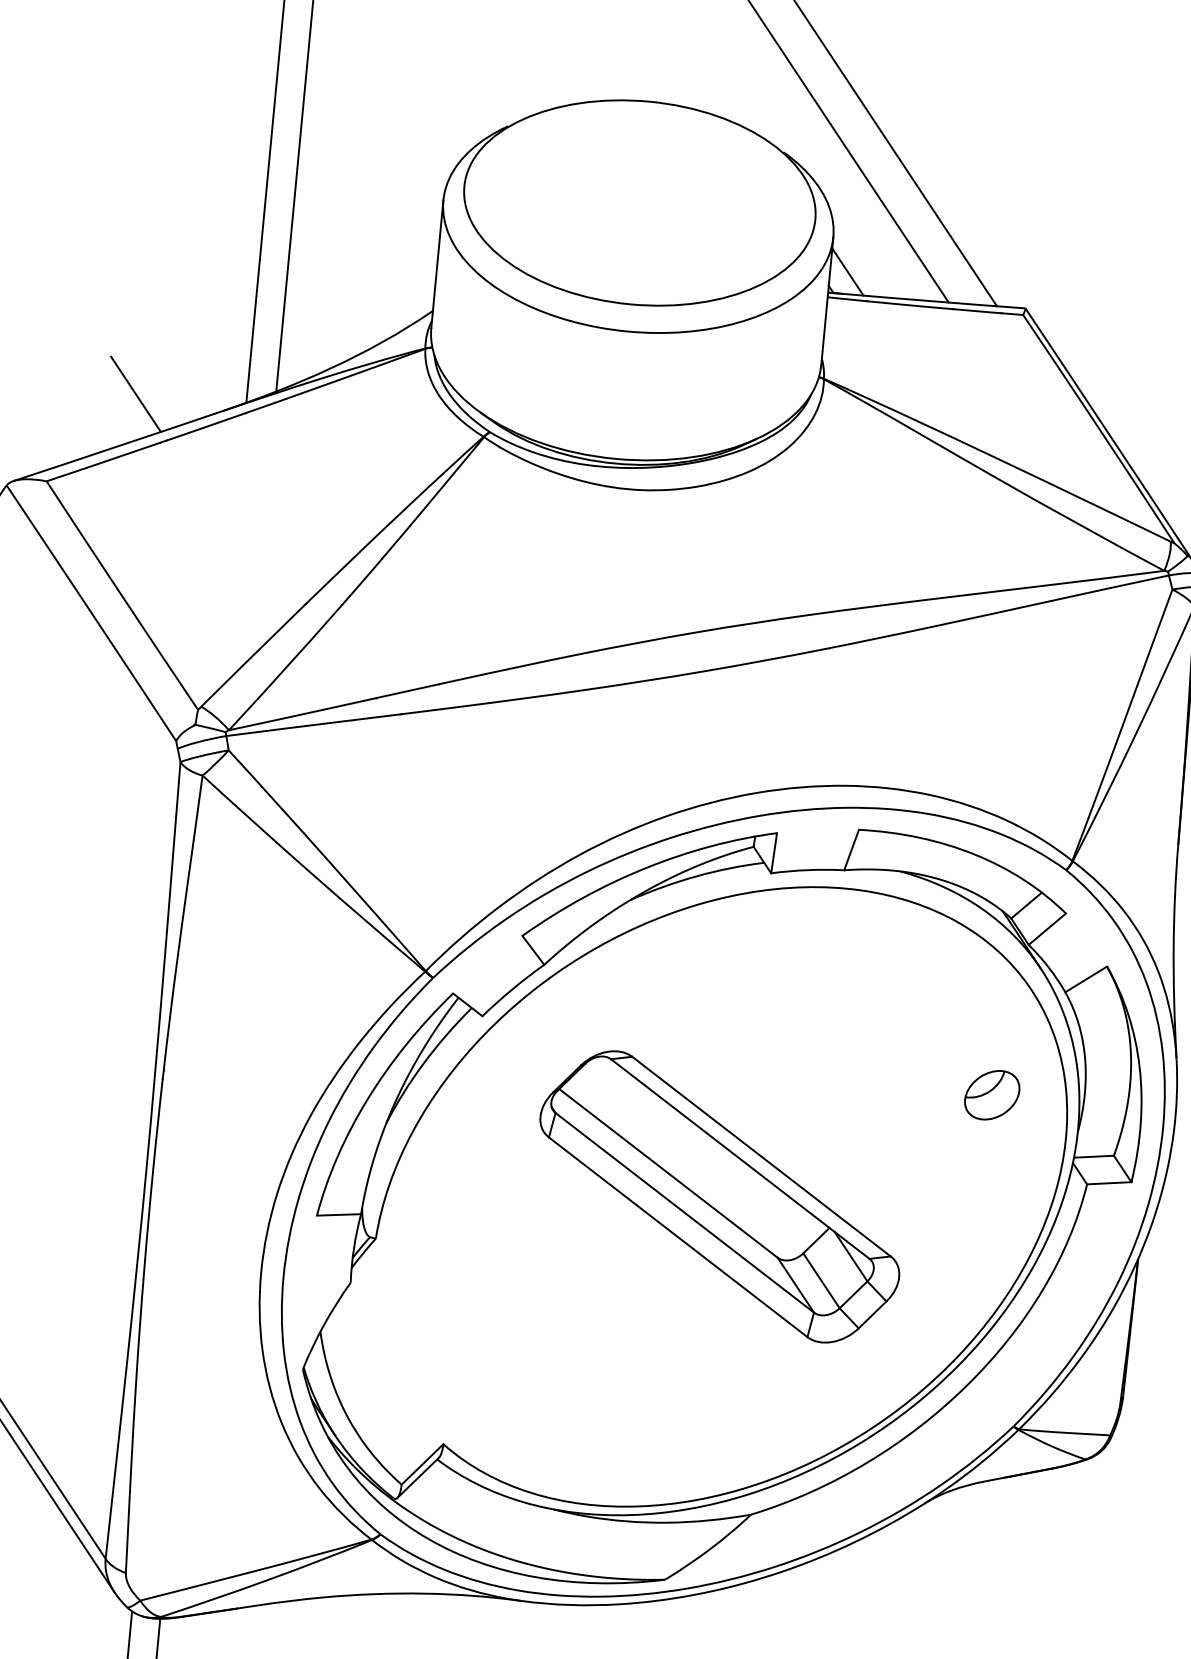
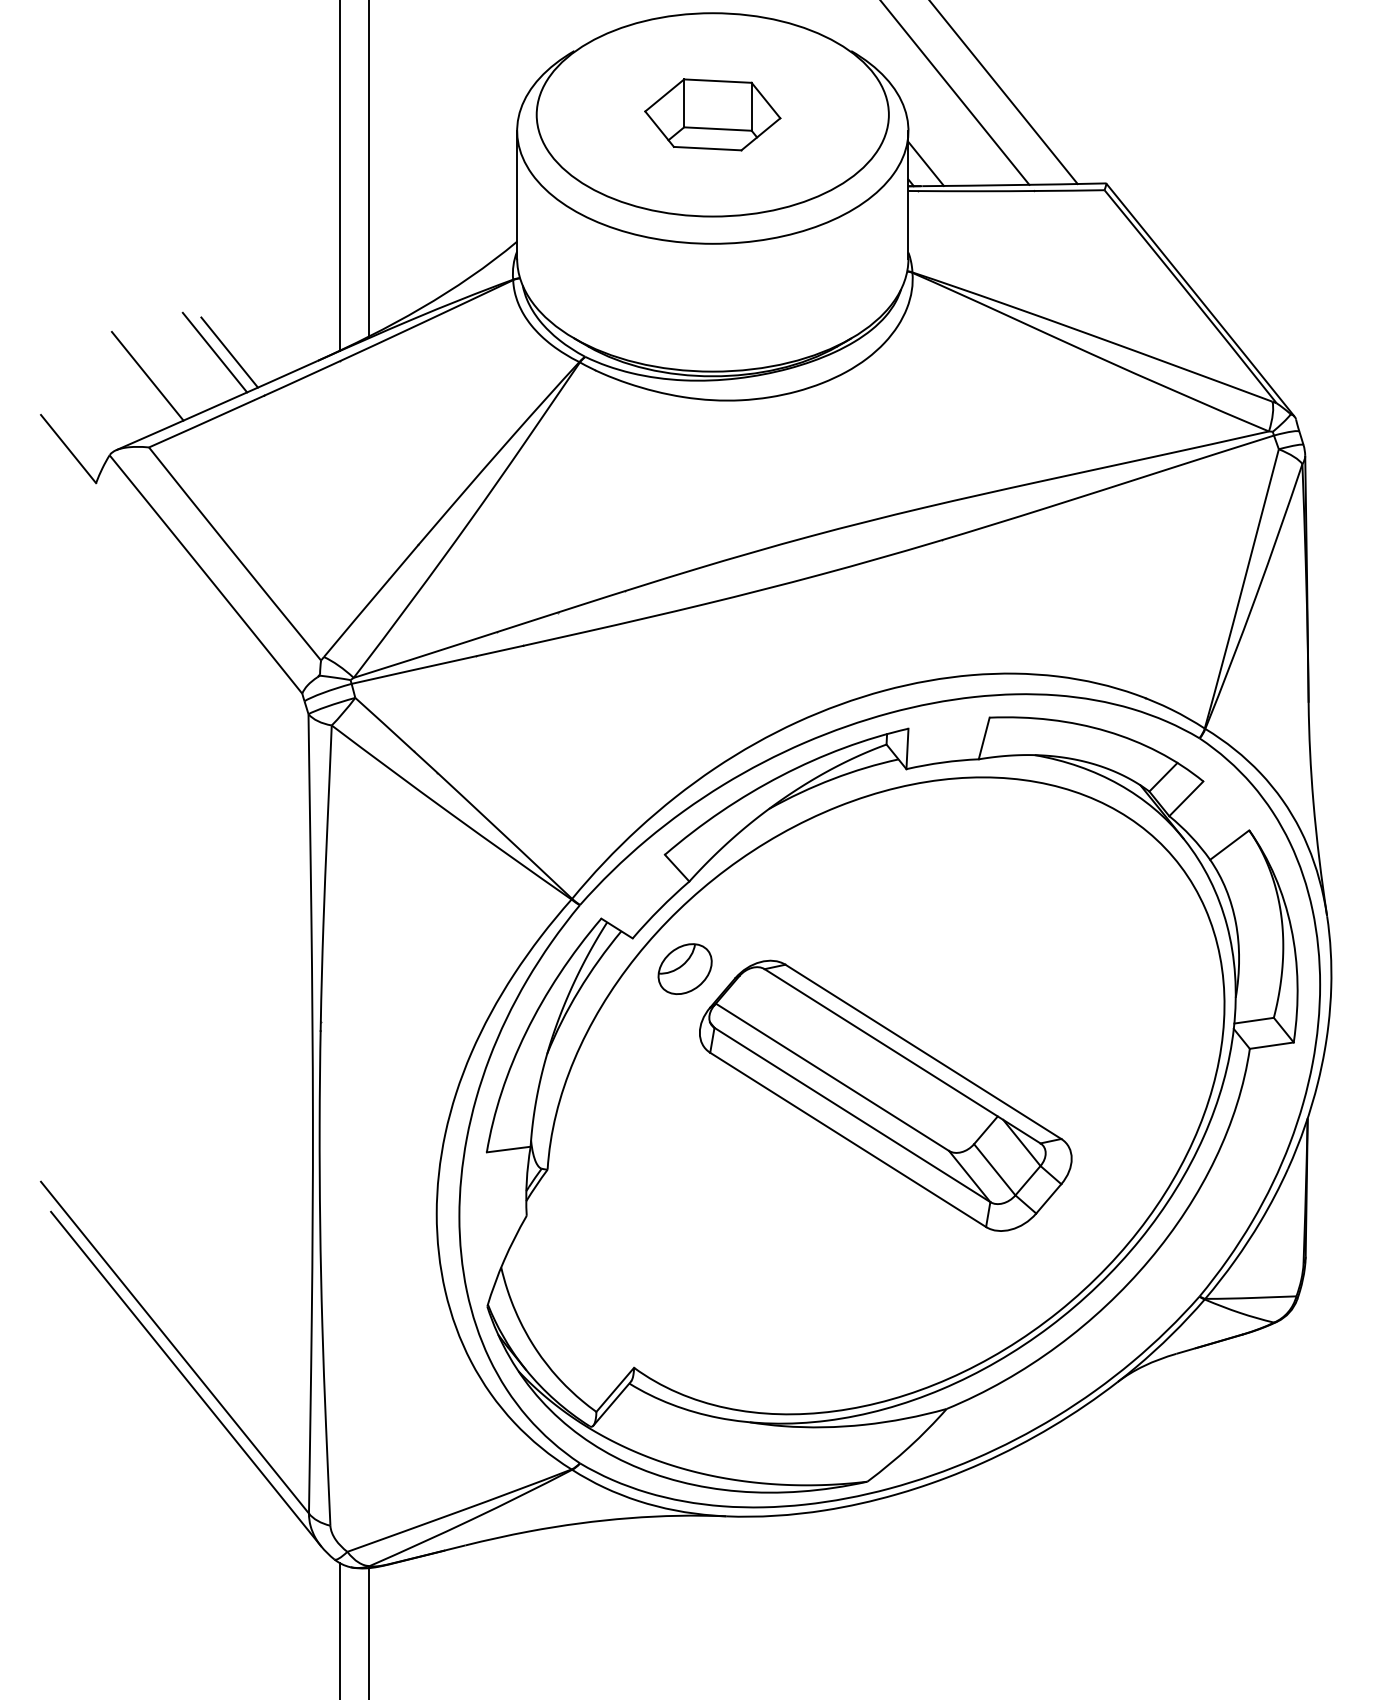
part: (639, 202) -> (712, 114), added
line: (120, 392) -> (214, 352), added
line: (51, 409) -> (147, 375), added
part: (991, 1094) -> (684, 968), moved

